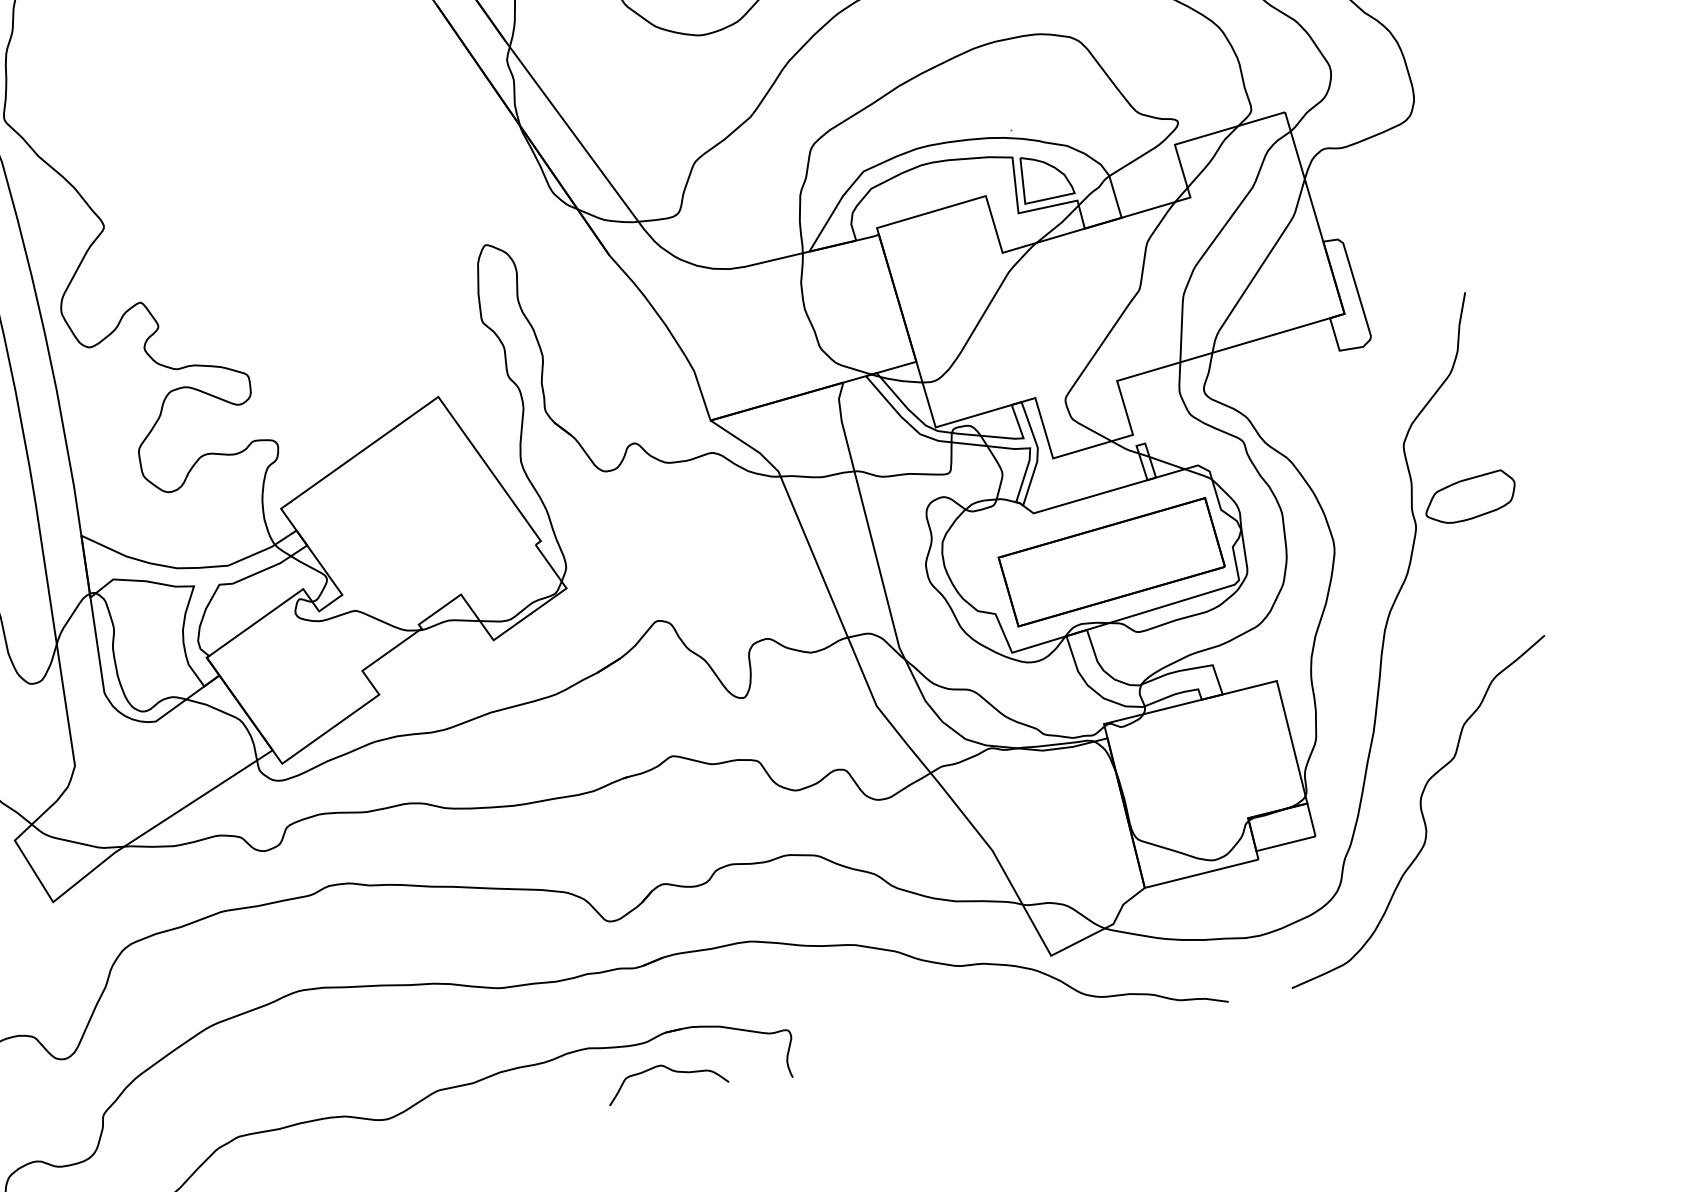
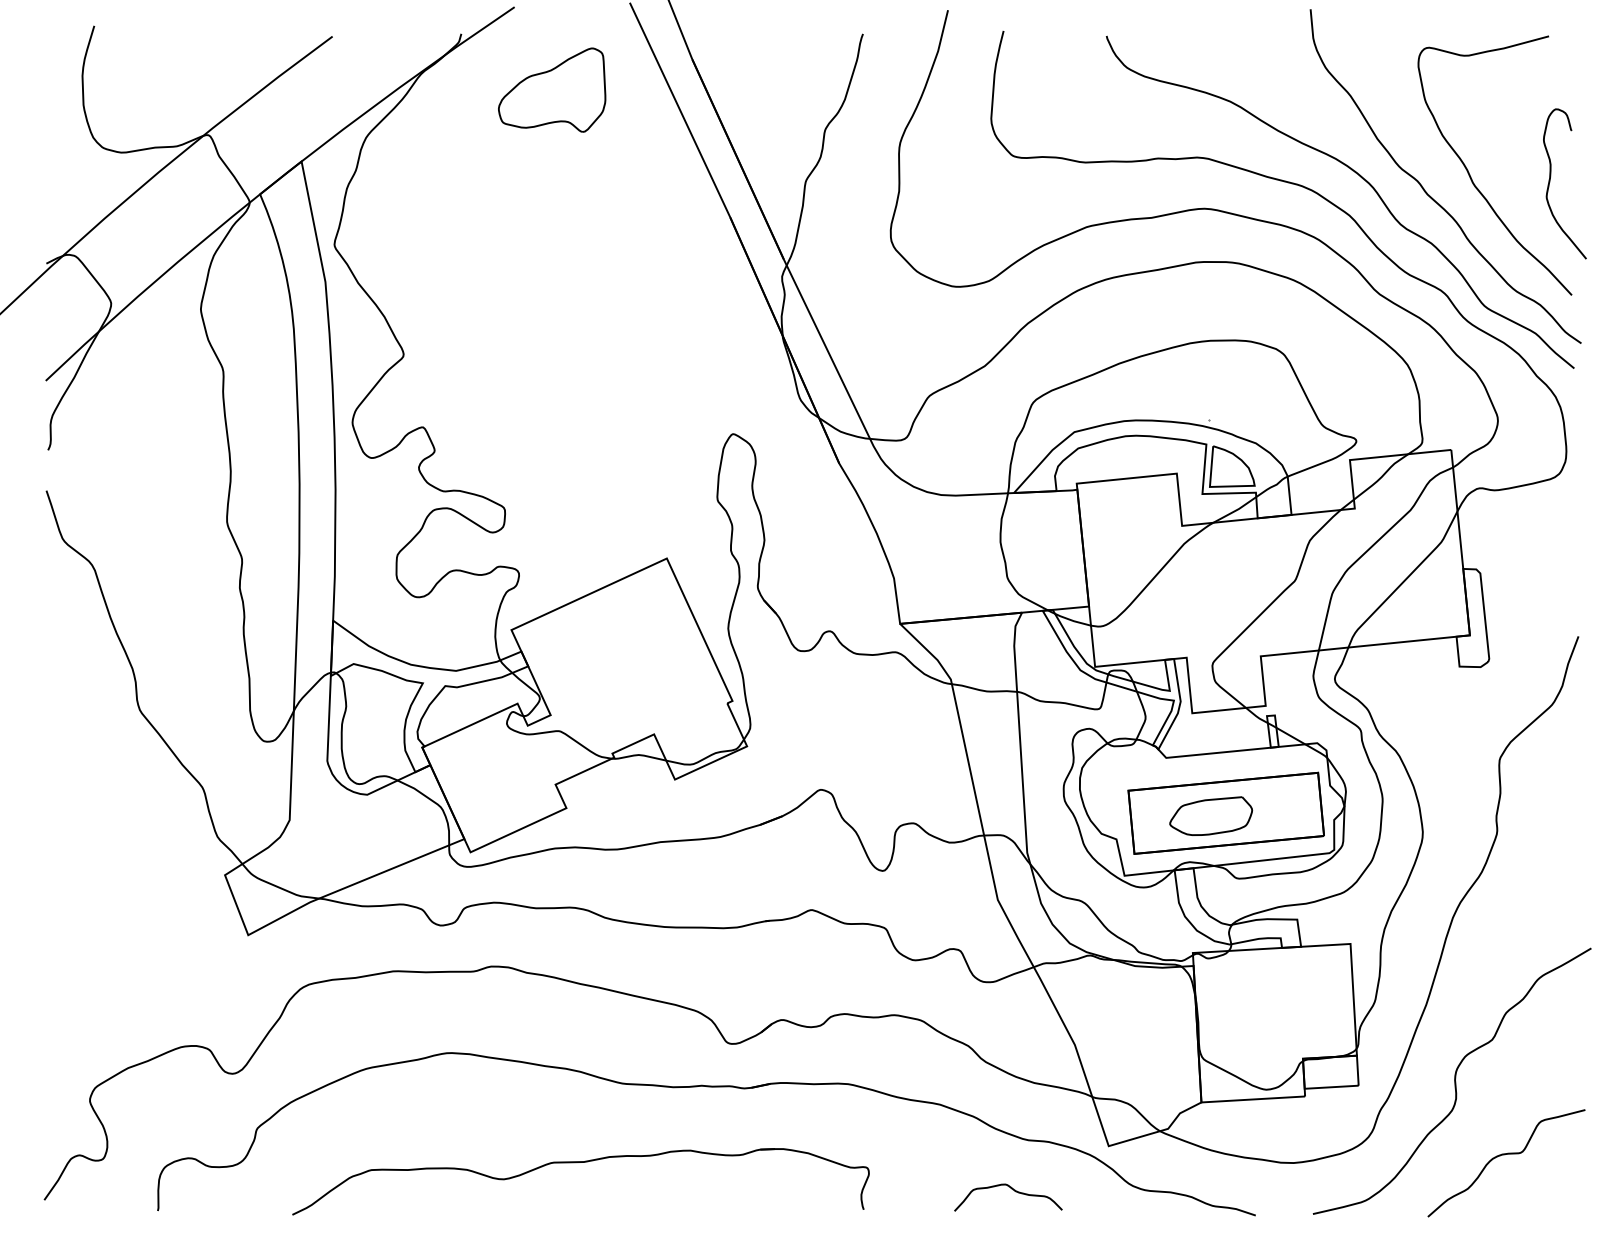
part: (1470, 496) -> (1211, 815), moved
curve: (1491, 883) -> (1504, 1155), added
curve: (672, 1071) -> (1014, 1191), moved

